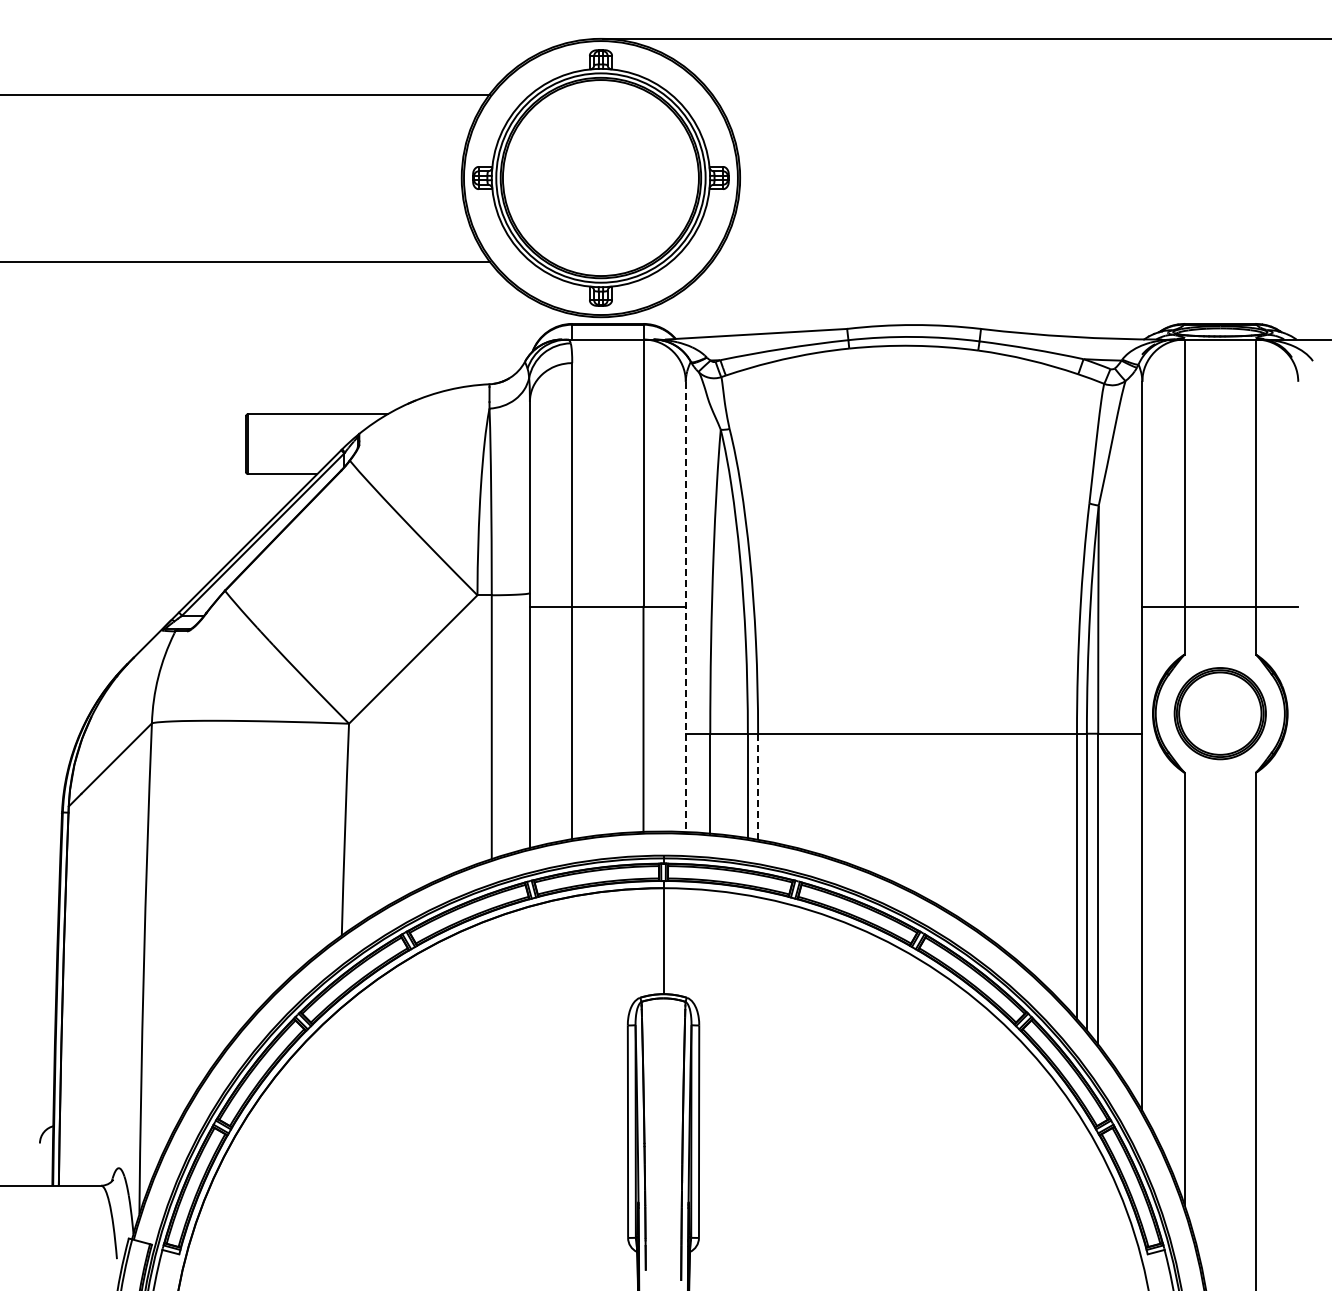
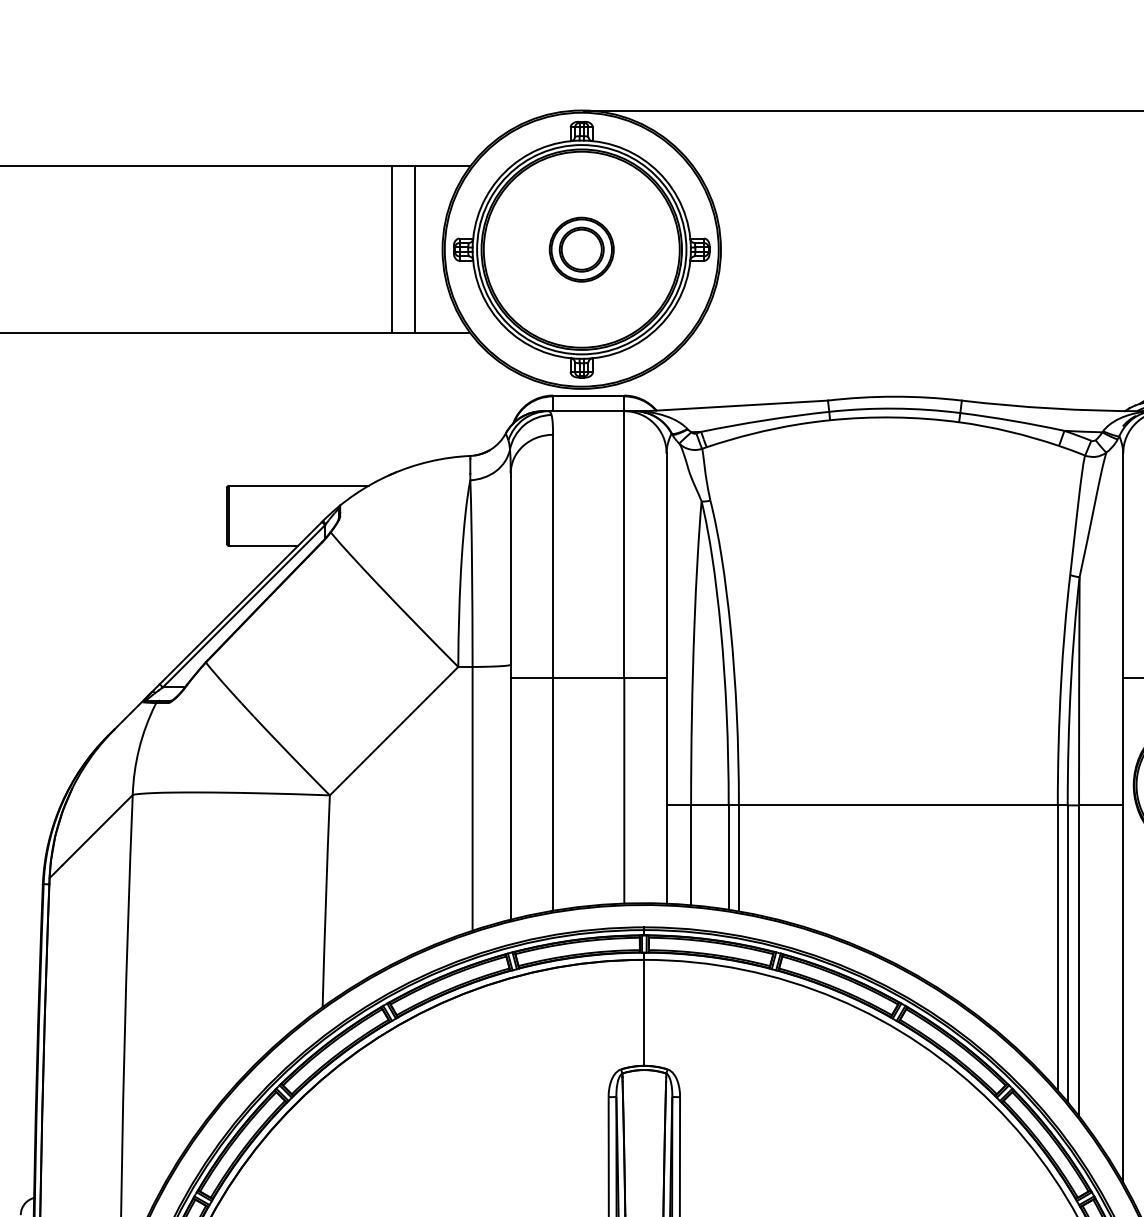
line: (411, 177) -> (392, 249), added
line: (433, 177) -> (414, 249), added
part: (600, 177) -> (581, 249), added
line: (685, 607) -> (666, 679), dashed -> solid
line: (758, 787) -> (739, 859), dashed -> solid

